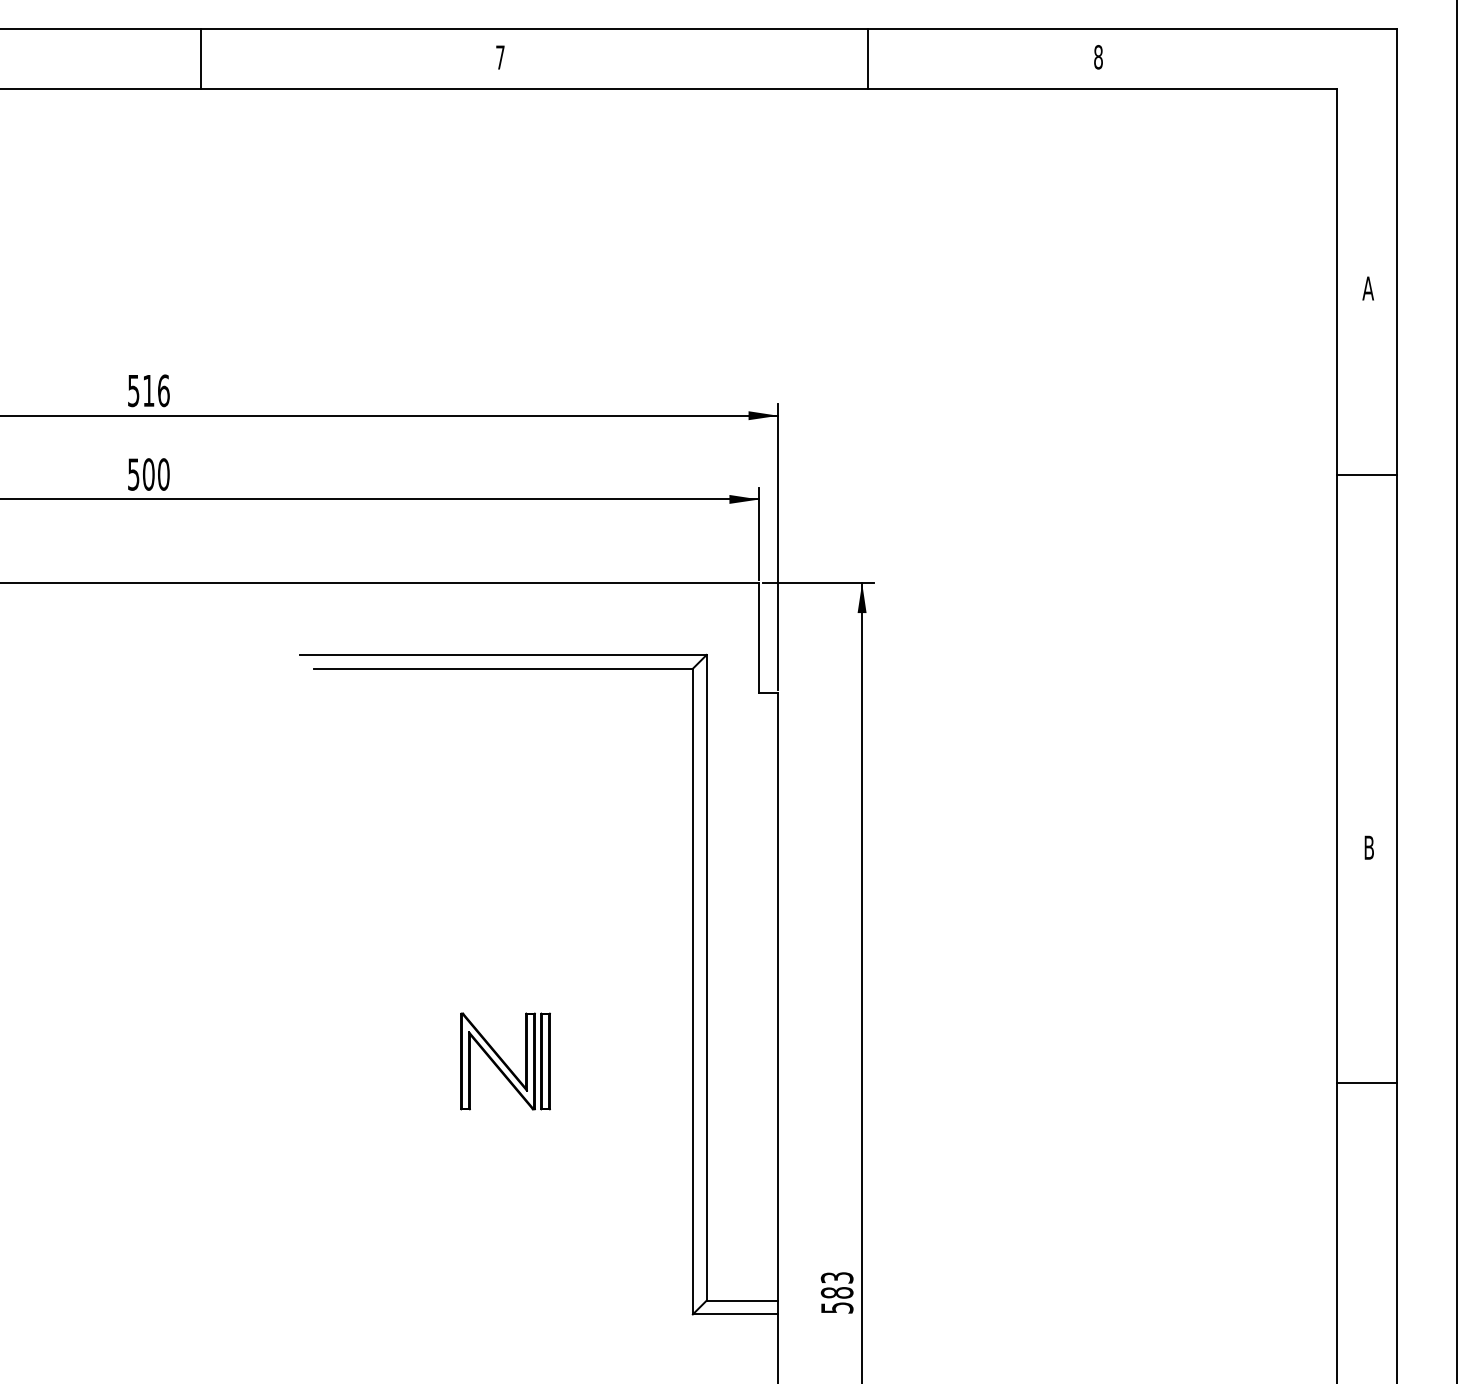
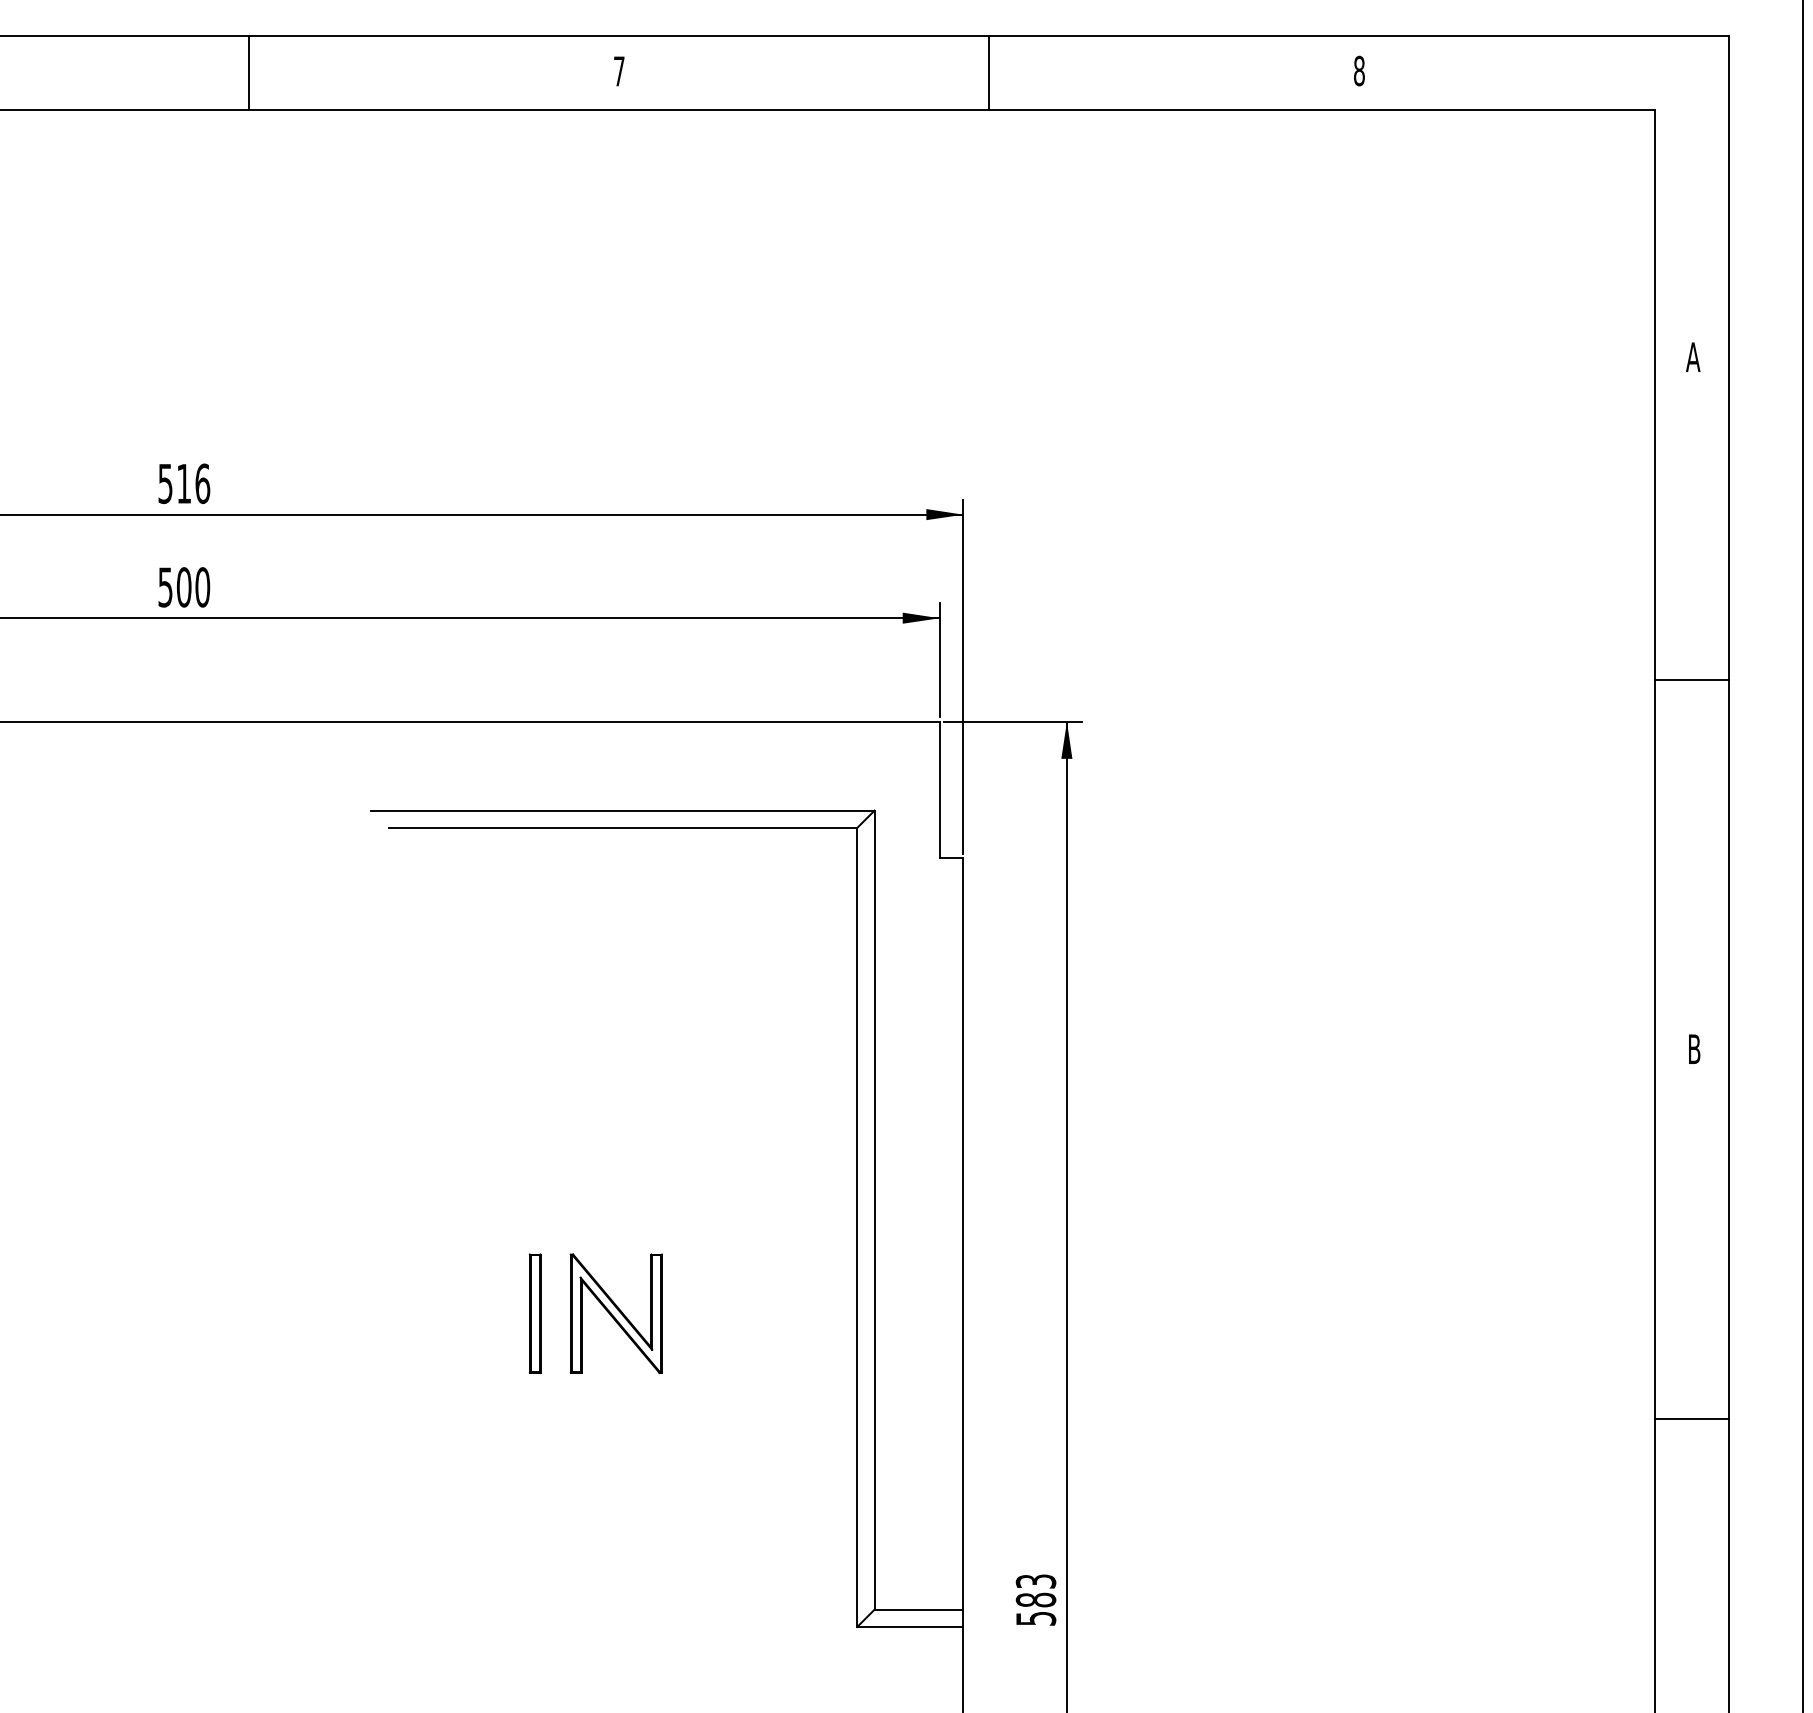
line: (867, 58) -> (988, 72), moved
line: (1366, 475) -> (1691, 679), moved
part: (545, 1061) -> (534, 1313), moved
line: (1366, 1083) -> (1691, 1419), moved

